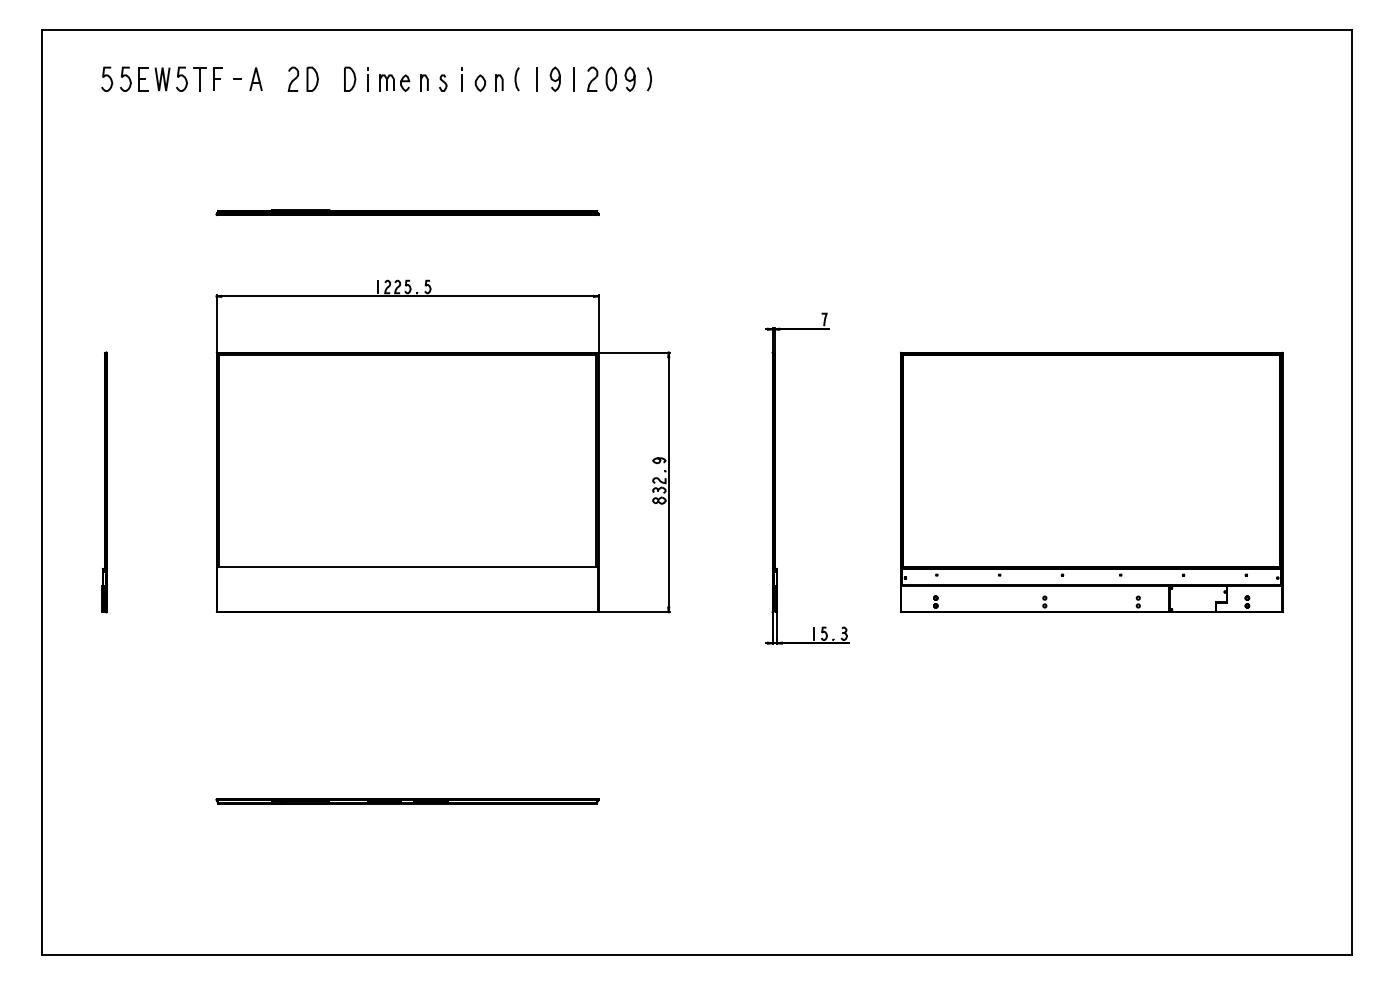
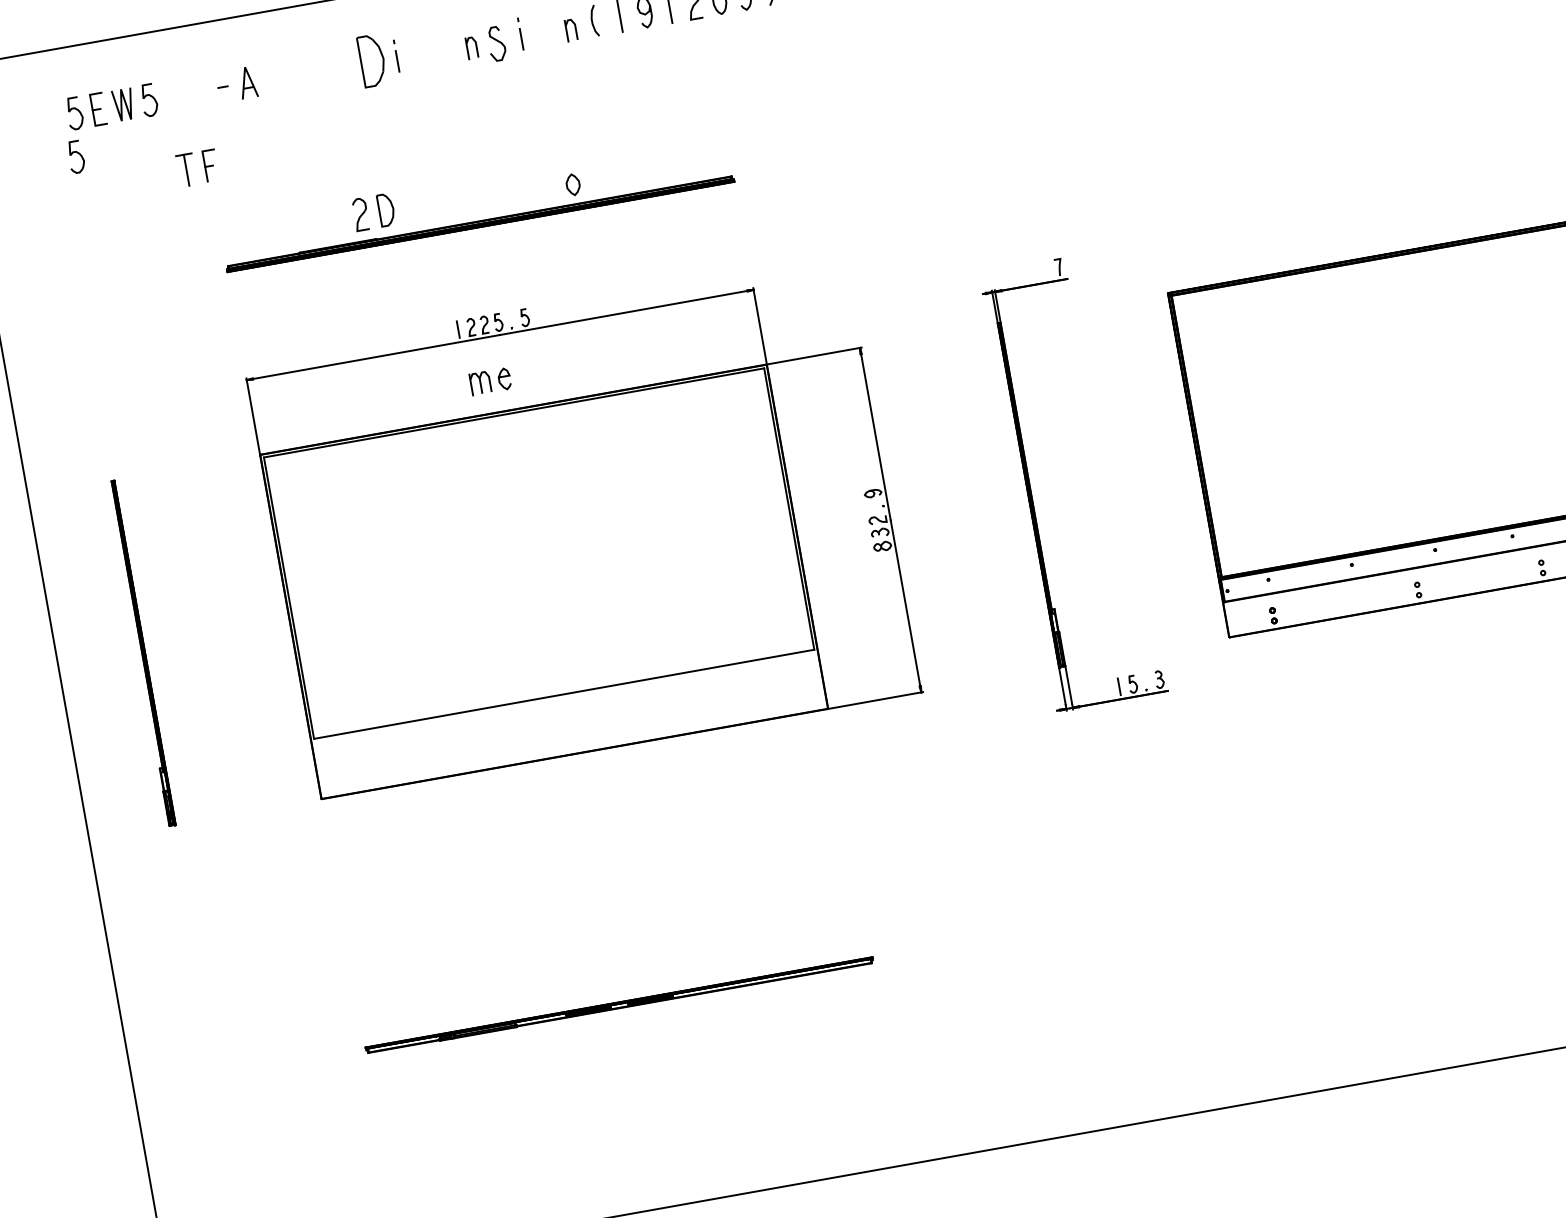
curve: (108, 77) -> (77, 154), moved
part: (302, 78) -> (372, 211), moved
part: (350, 78) -> (372, 59), size x1.6
part: (207, 79) -> (196, 168), moved
part: (394, 82) -> (490, 380), moved
part: (443, 82) -> (497, 42), size x1.6
part: (479, 82) -> (571, 184), moved

